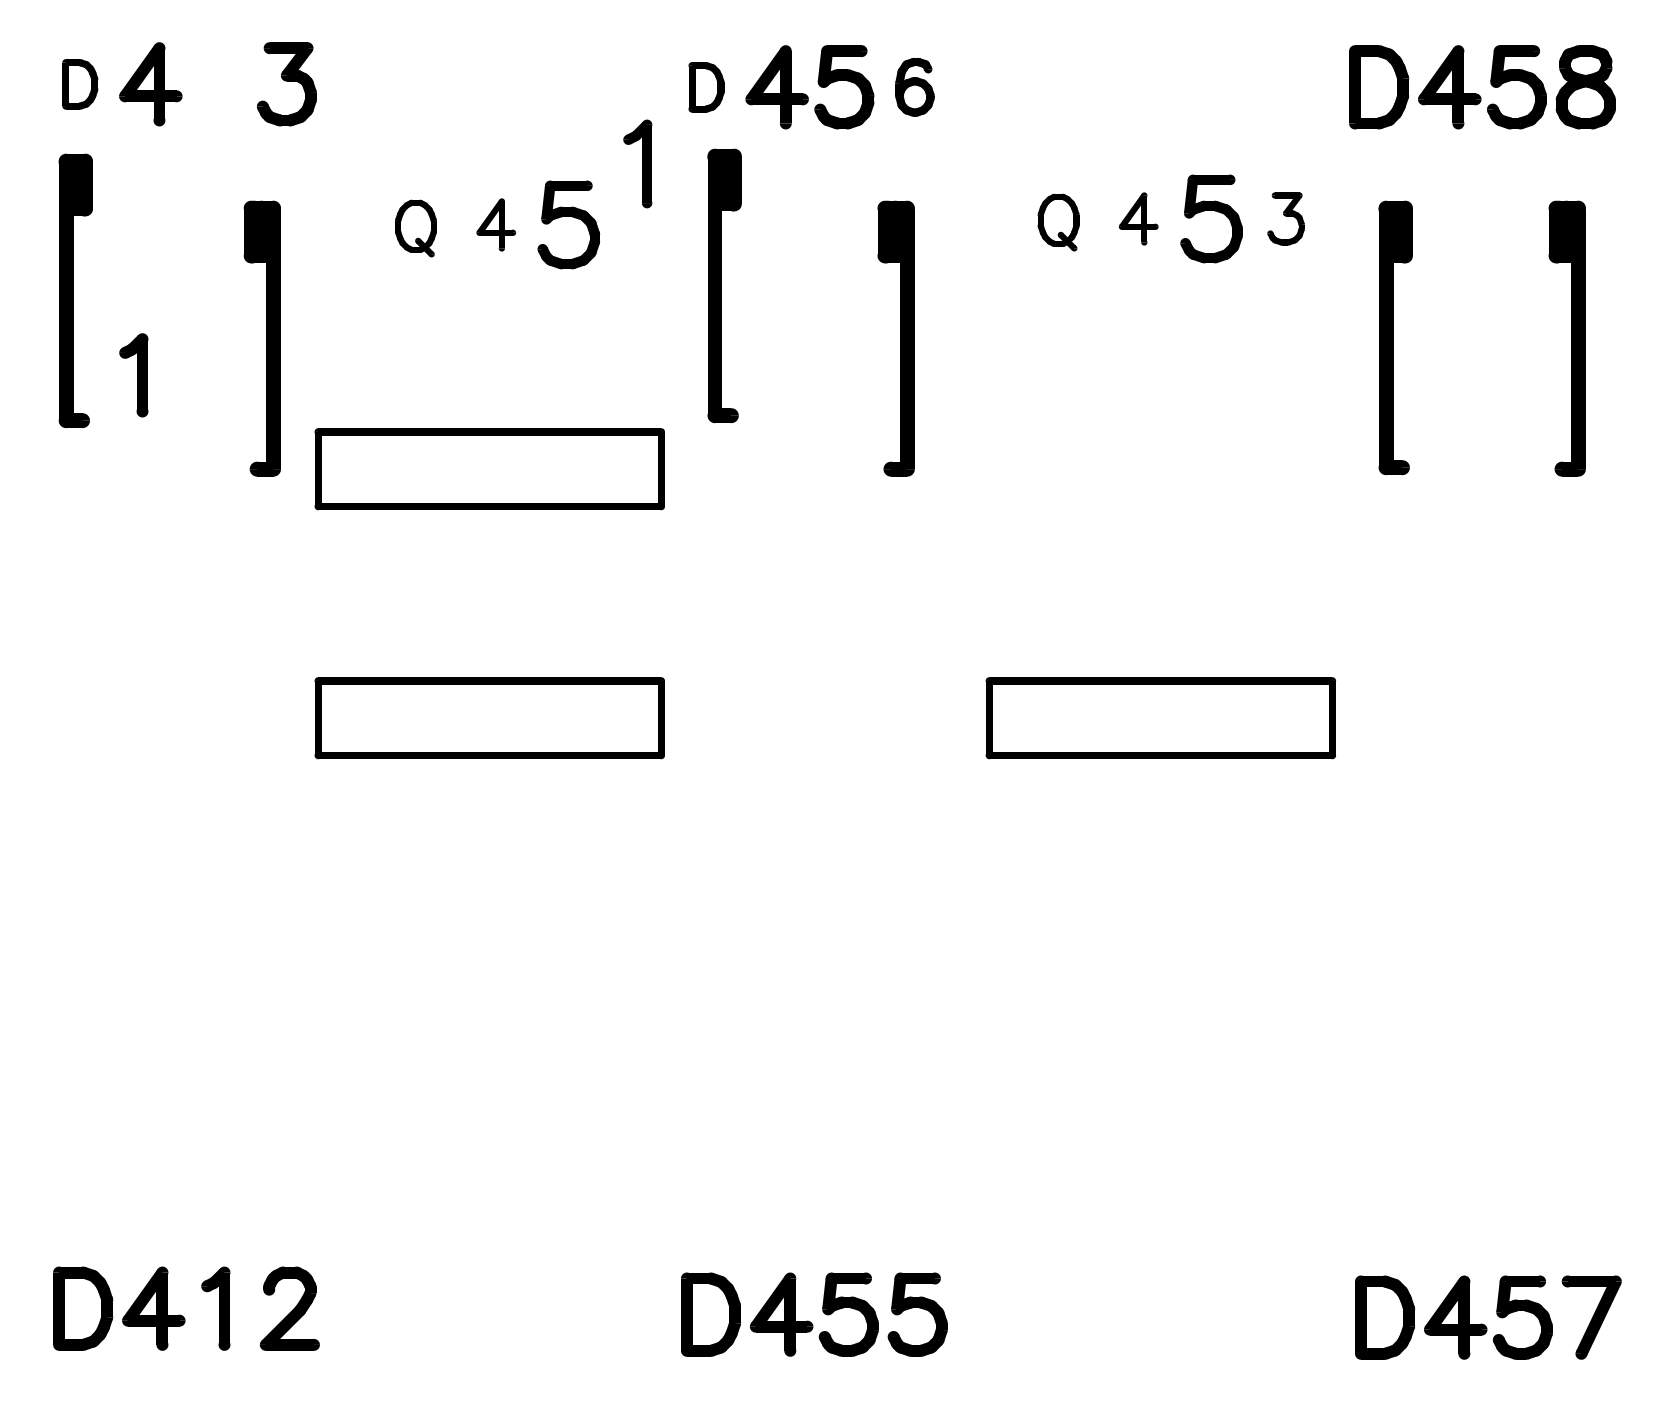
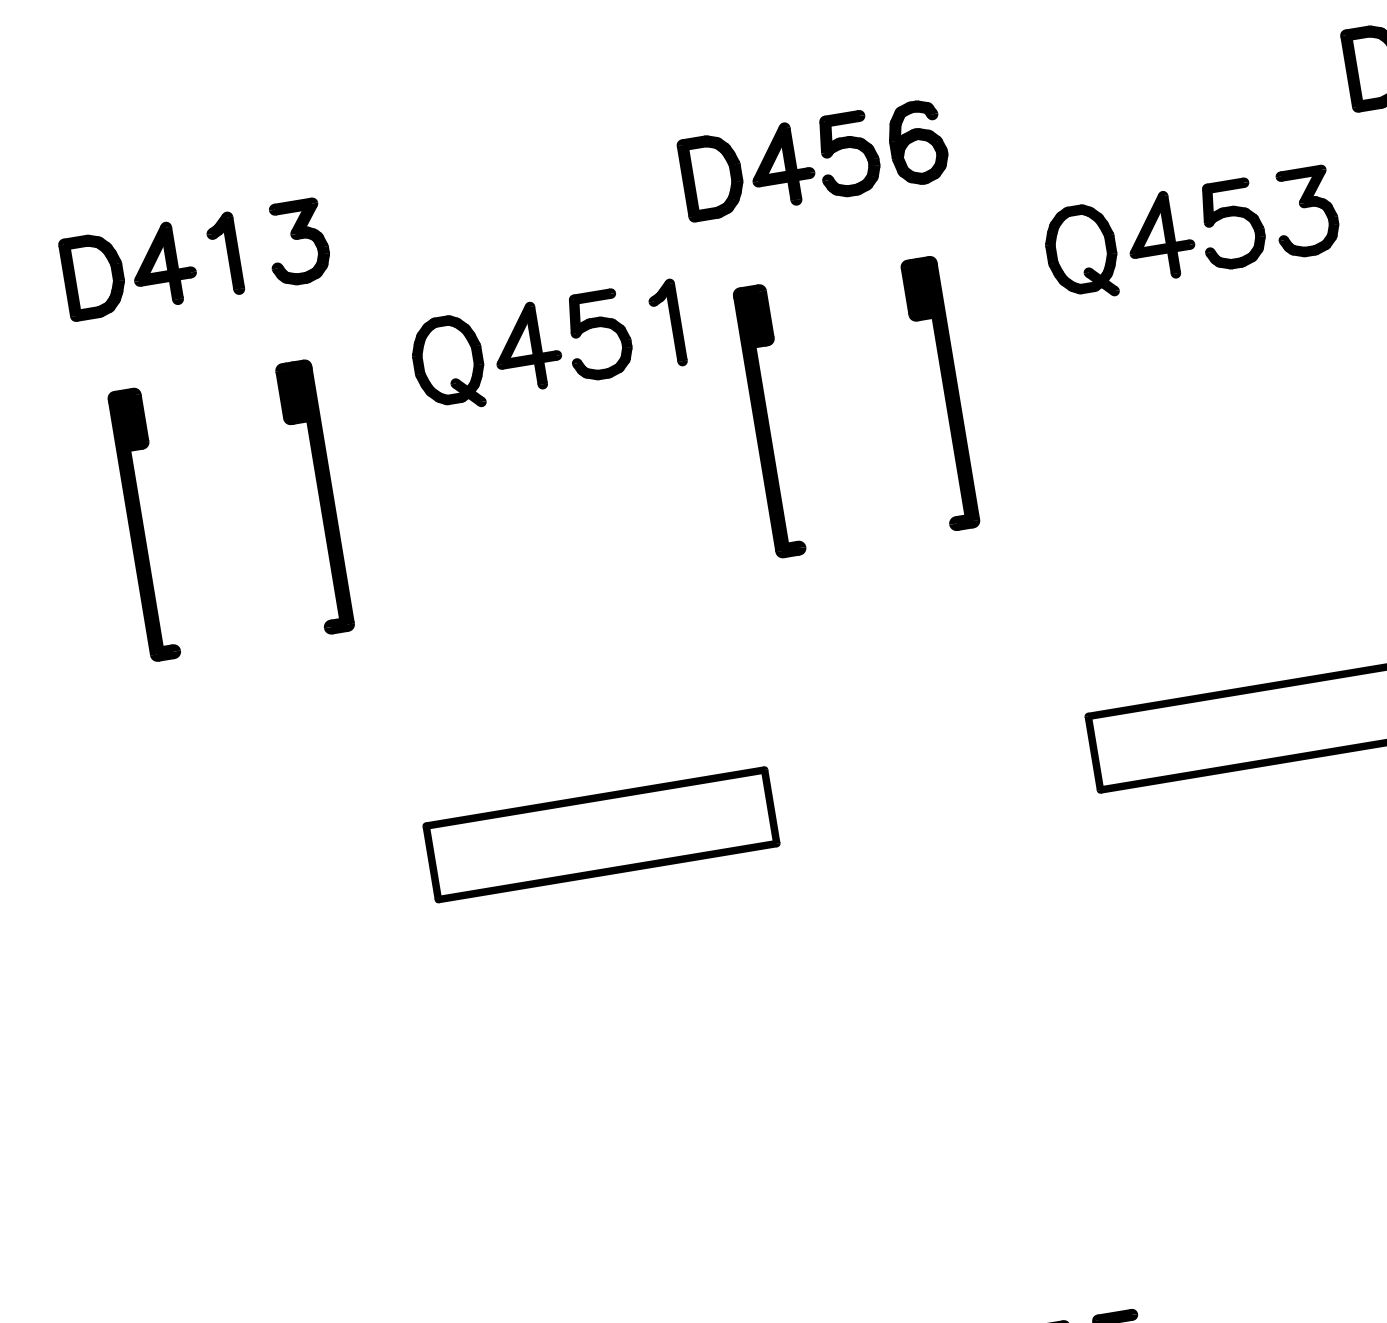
part: (80, 84) -> (94, 276), size x1.67
part: (706, 87) -> (712, 177), size x1.67
part: (914, 87) -> (917, 143), size x1.43
part: (637, 163) -> (666, 323), moved
part: (1138, 218) -> (1159, 235), size x1.67
part: (1285, 218) -> (1304, 211), size x1.67
part: (1058, 222) -> (1081, 252), size x1.67
part: (496, 224) -> (527, 346), size x1.67
part: (415, 228) -> (448, 363), size x1.67
part: (724, 285) -> (770, 420), moved
part: (75, 290) -> (145, 524), moved
part: (133, 375) -> (224, 254), moved
part: (489, 469) -> (560, 589), removed

